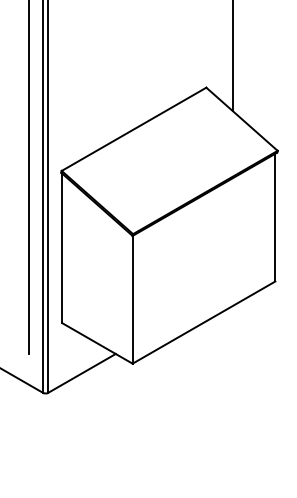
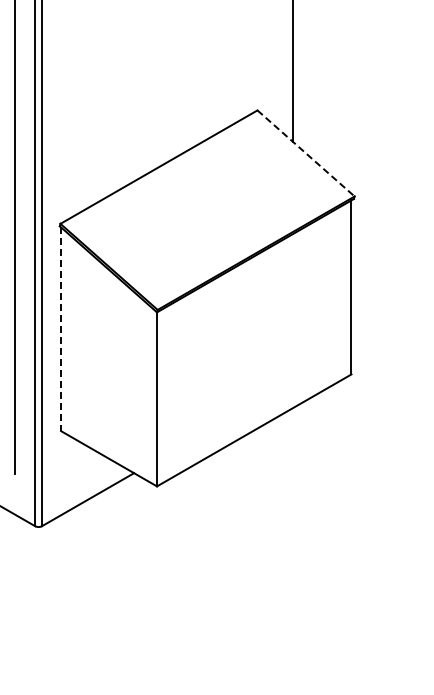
line: (242, 119) -> (306, 153), solid -> dashed
line: (62, 248) -> (61, 329), solid -> dashed

